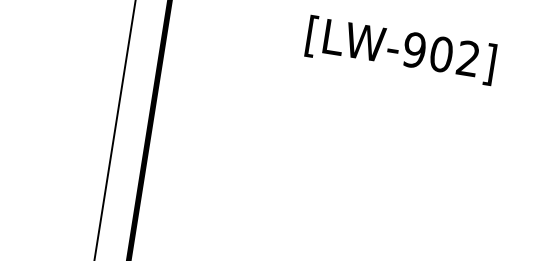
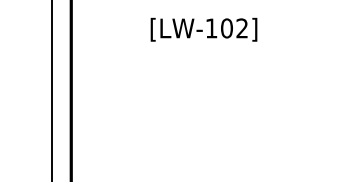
text: (414, 50) -> (211, 28), [LW-902] -> [LW-102]

